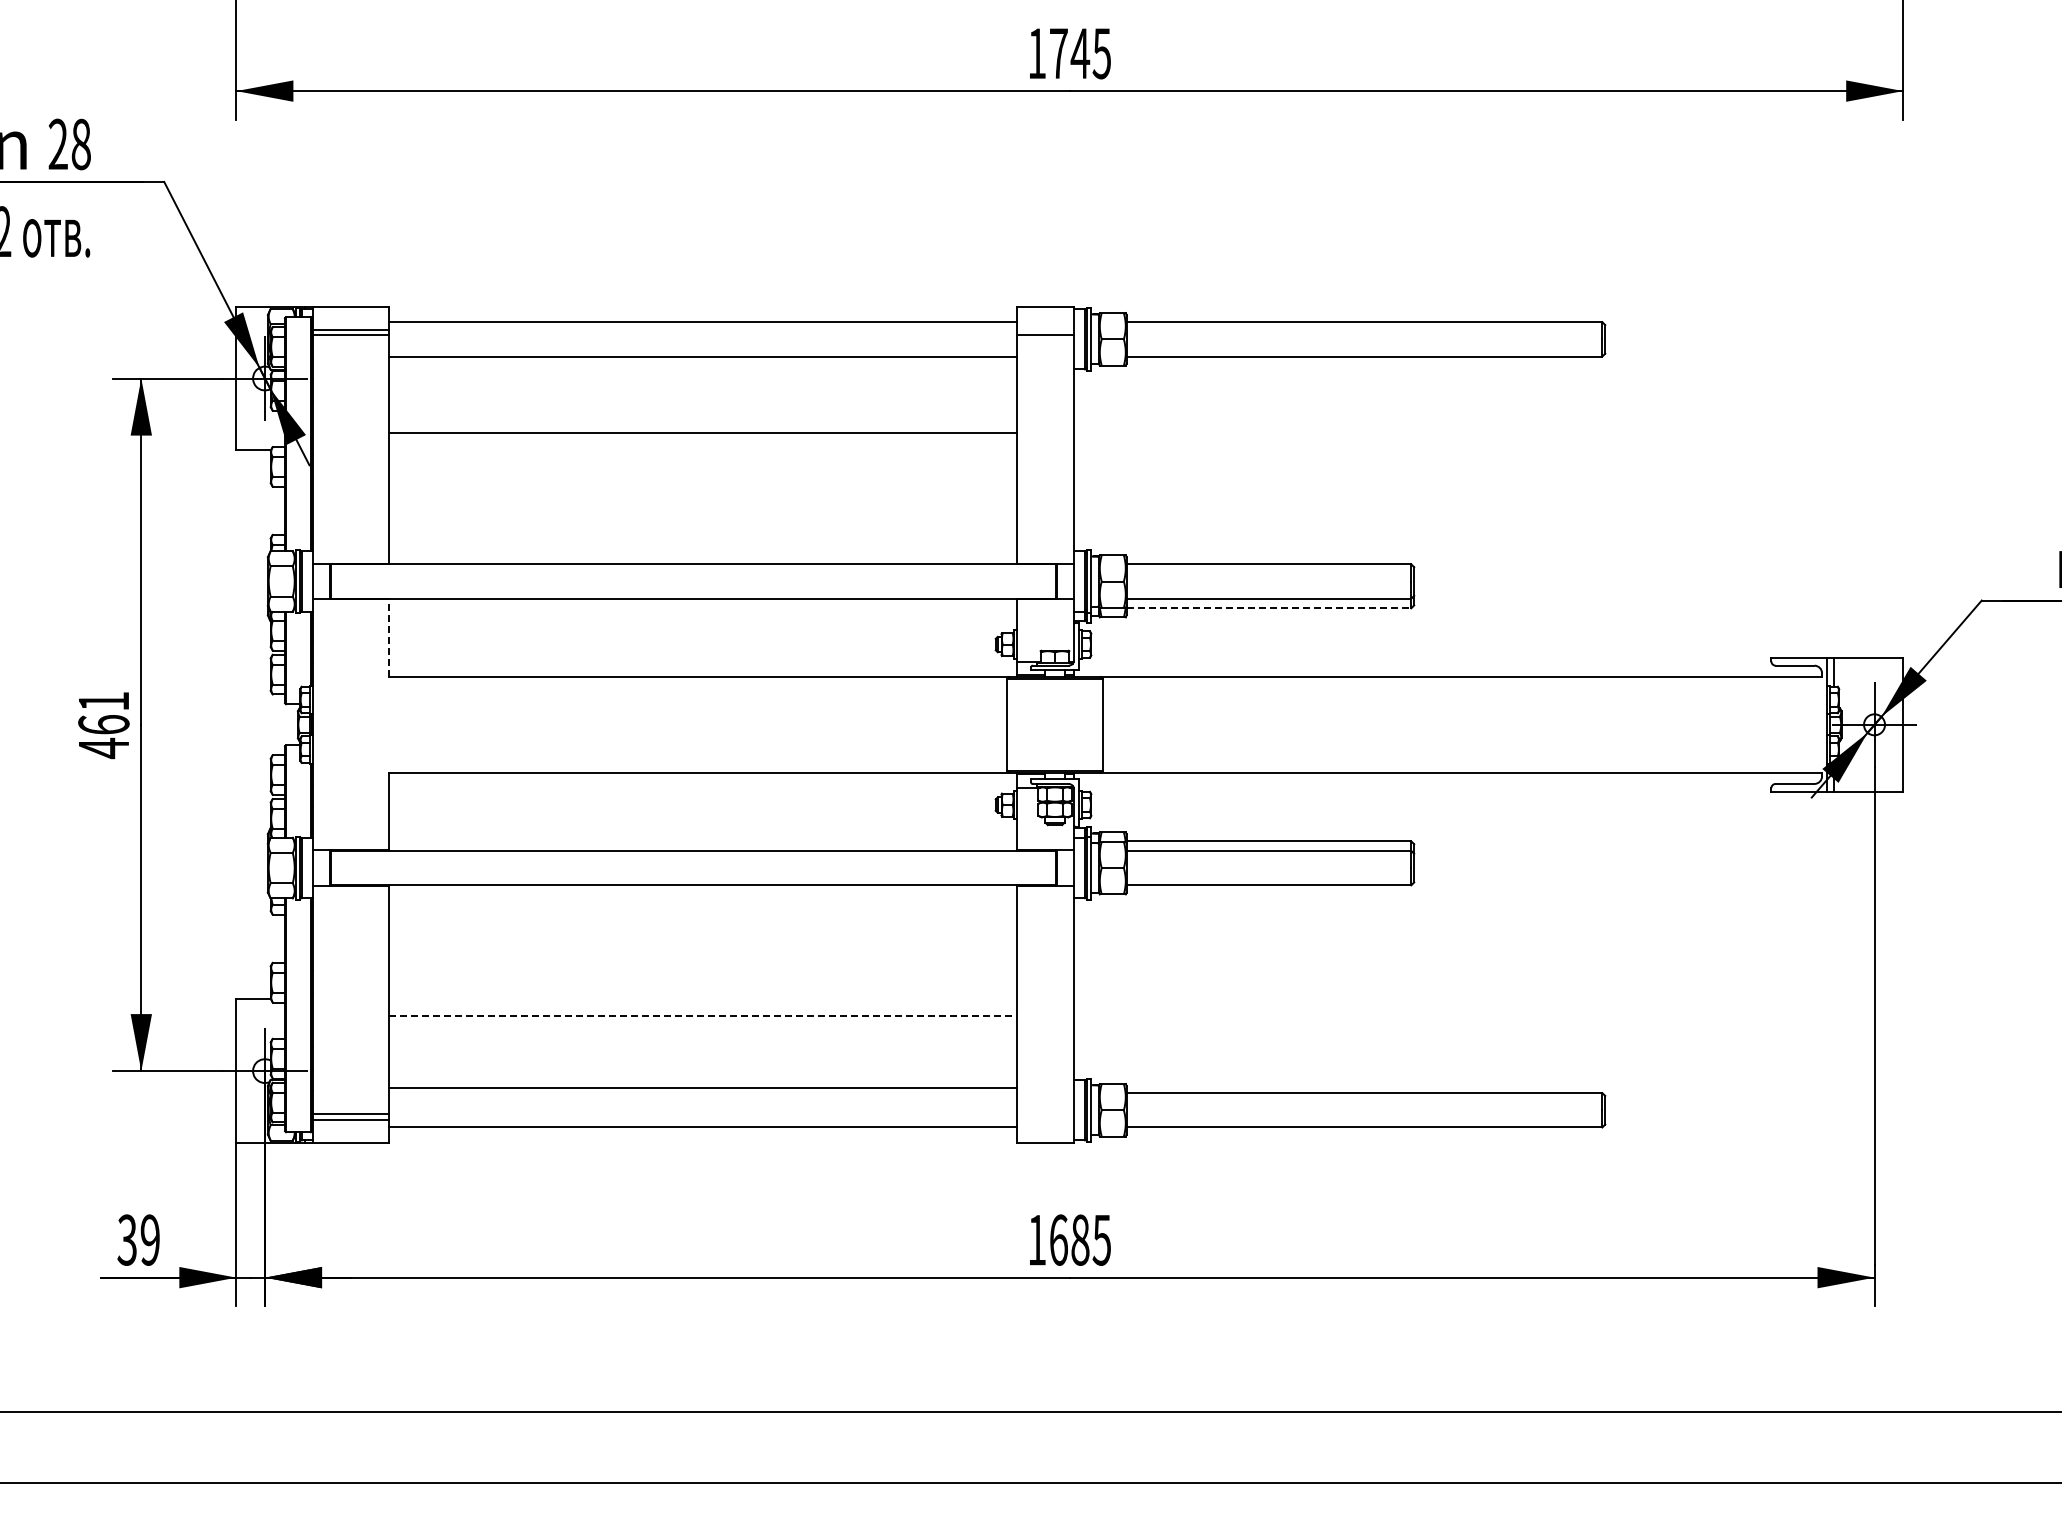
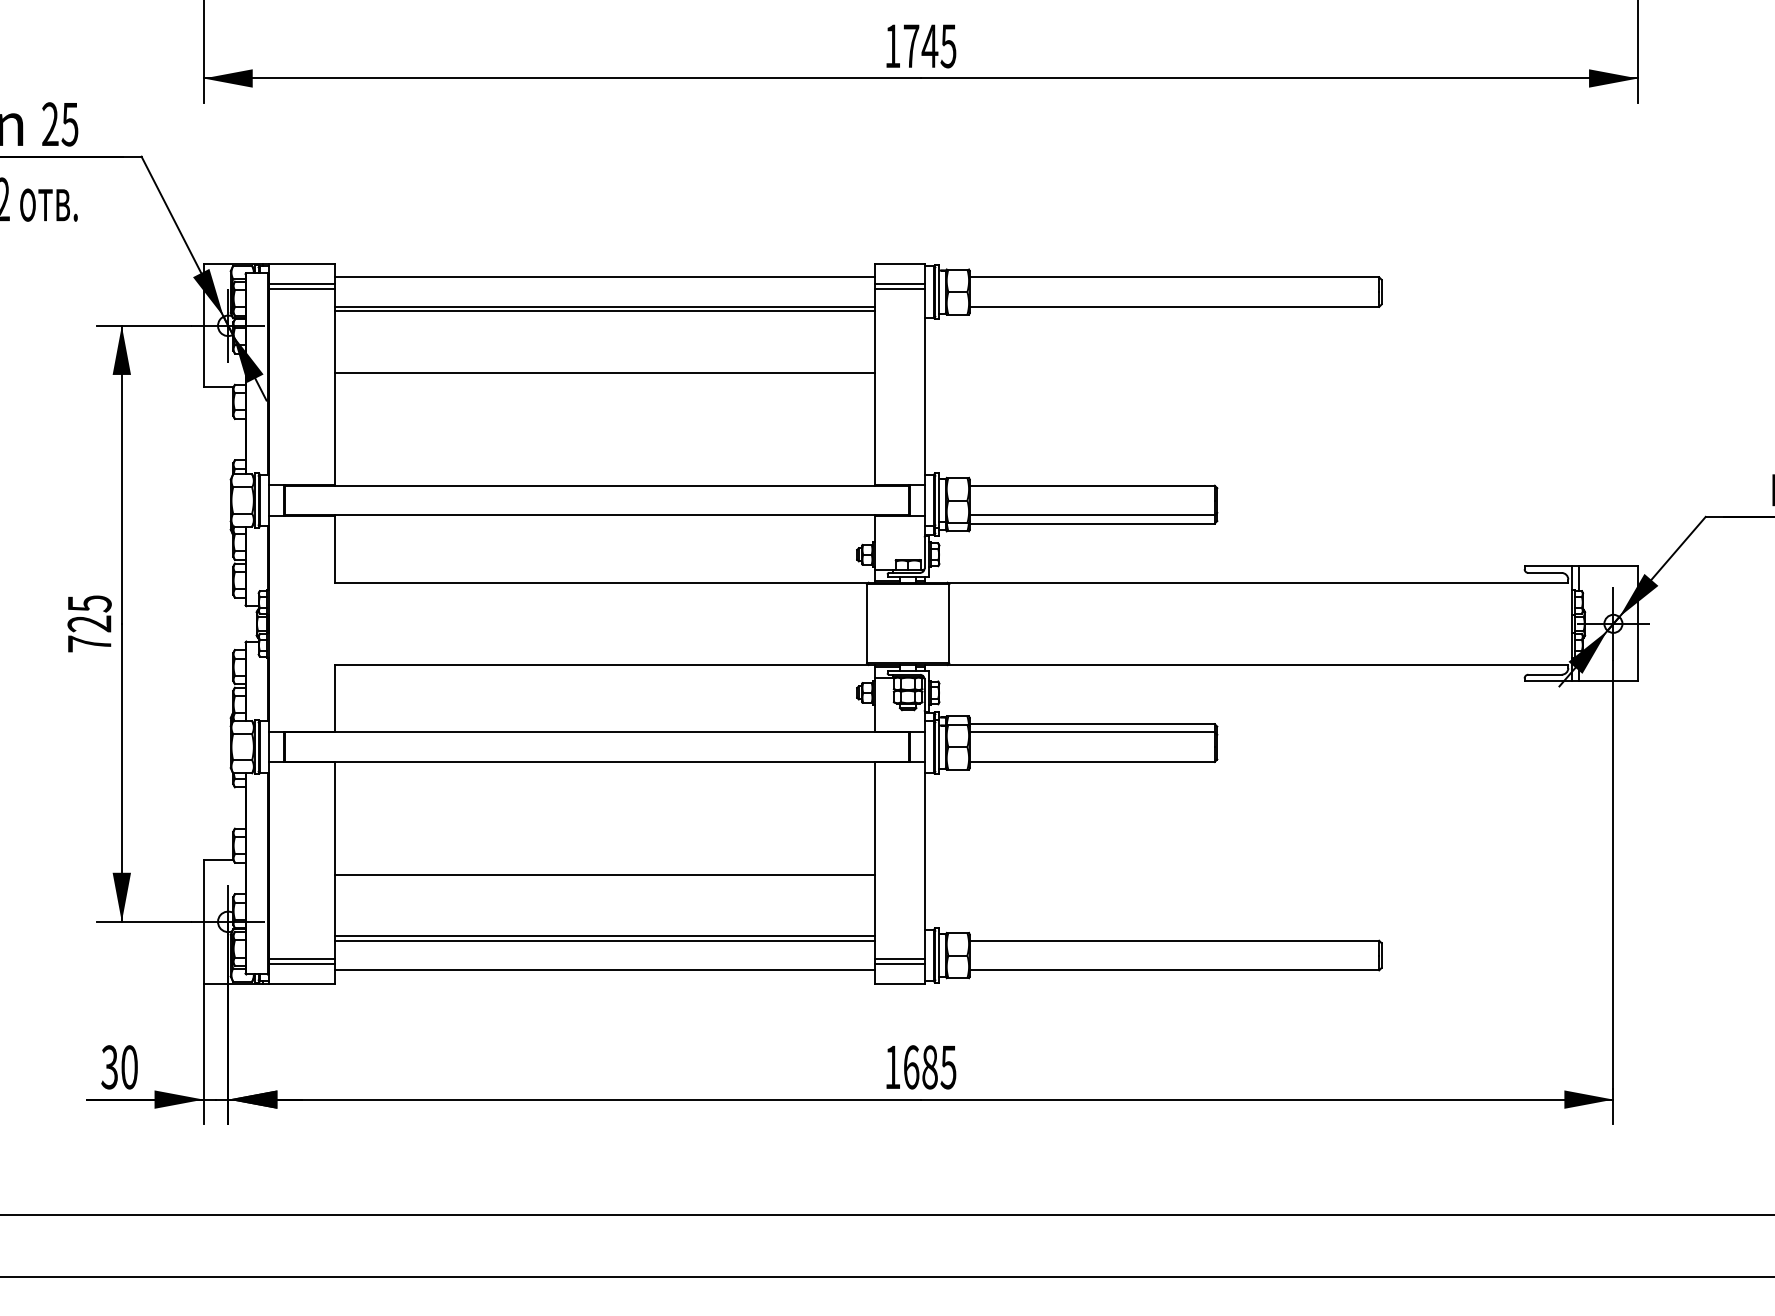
text: (80, 144) -> (69, 124), 28 -> 25
line: (1045, 329) -> (899, 283), added
line: (702, 361) -> (604, 311), added
line: (1269, 608) -> (1092, 523), dashed -> solid
line: (389, 637) -> (335, 548), dashed -> solid
text: (103, 725) -> (89, 624), 461 -> 725
line: (702, 1016) -> (604, 874), dashed -> solid
line: (702, 1093) -> (604, 941), added
line: (1045, 1114) -> (899, 959), added
line: (1045, 1119) -> (899, 963), added
text: (149, 1239) -> (128, 1066), 39 -> 30

